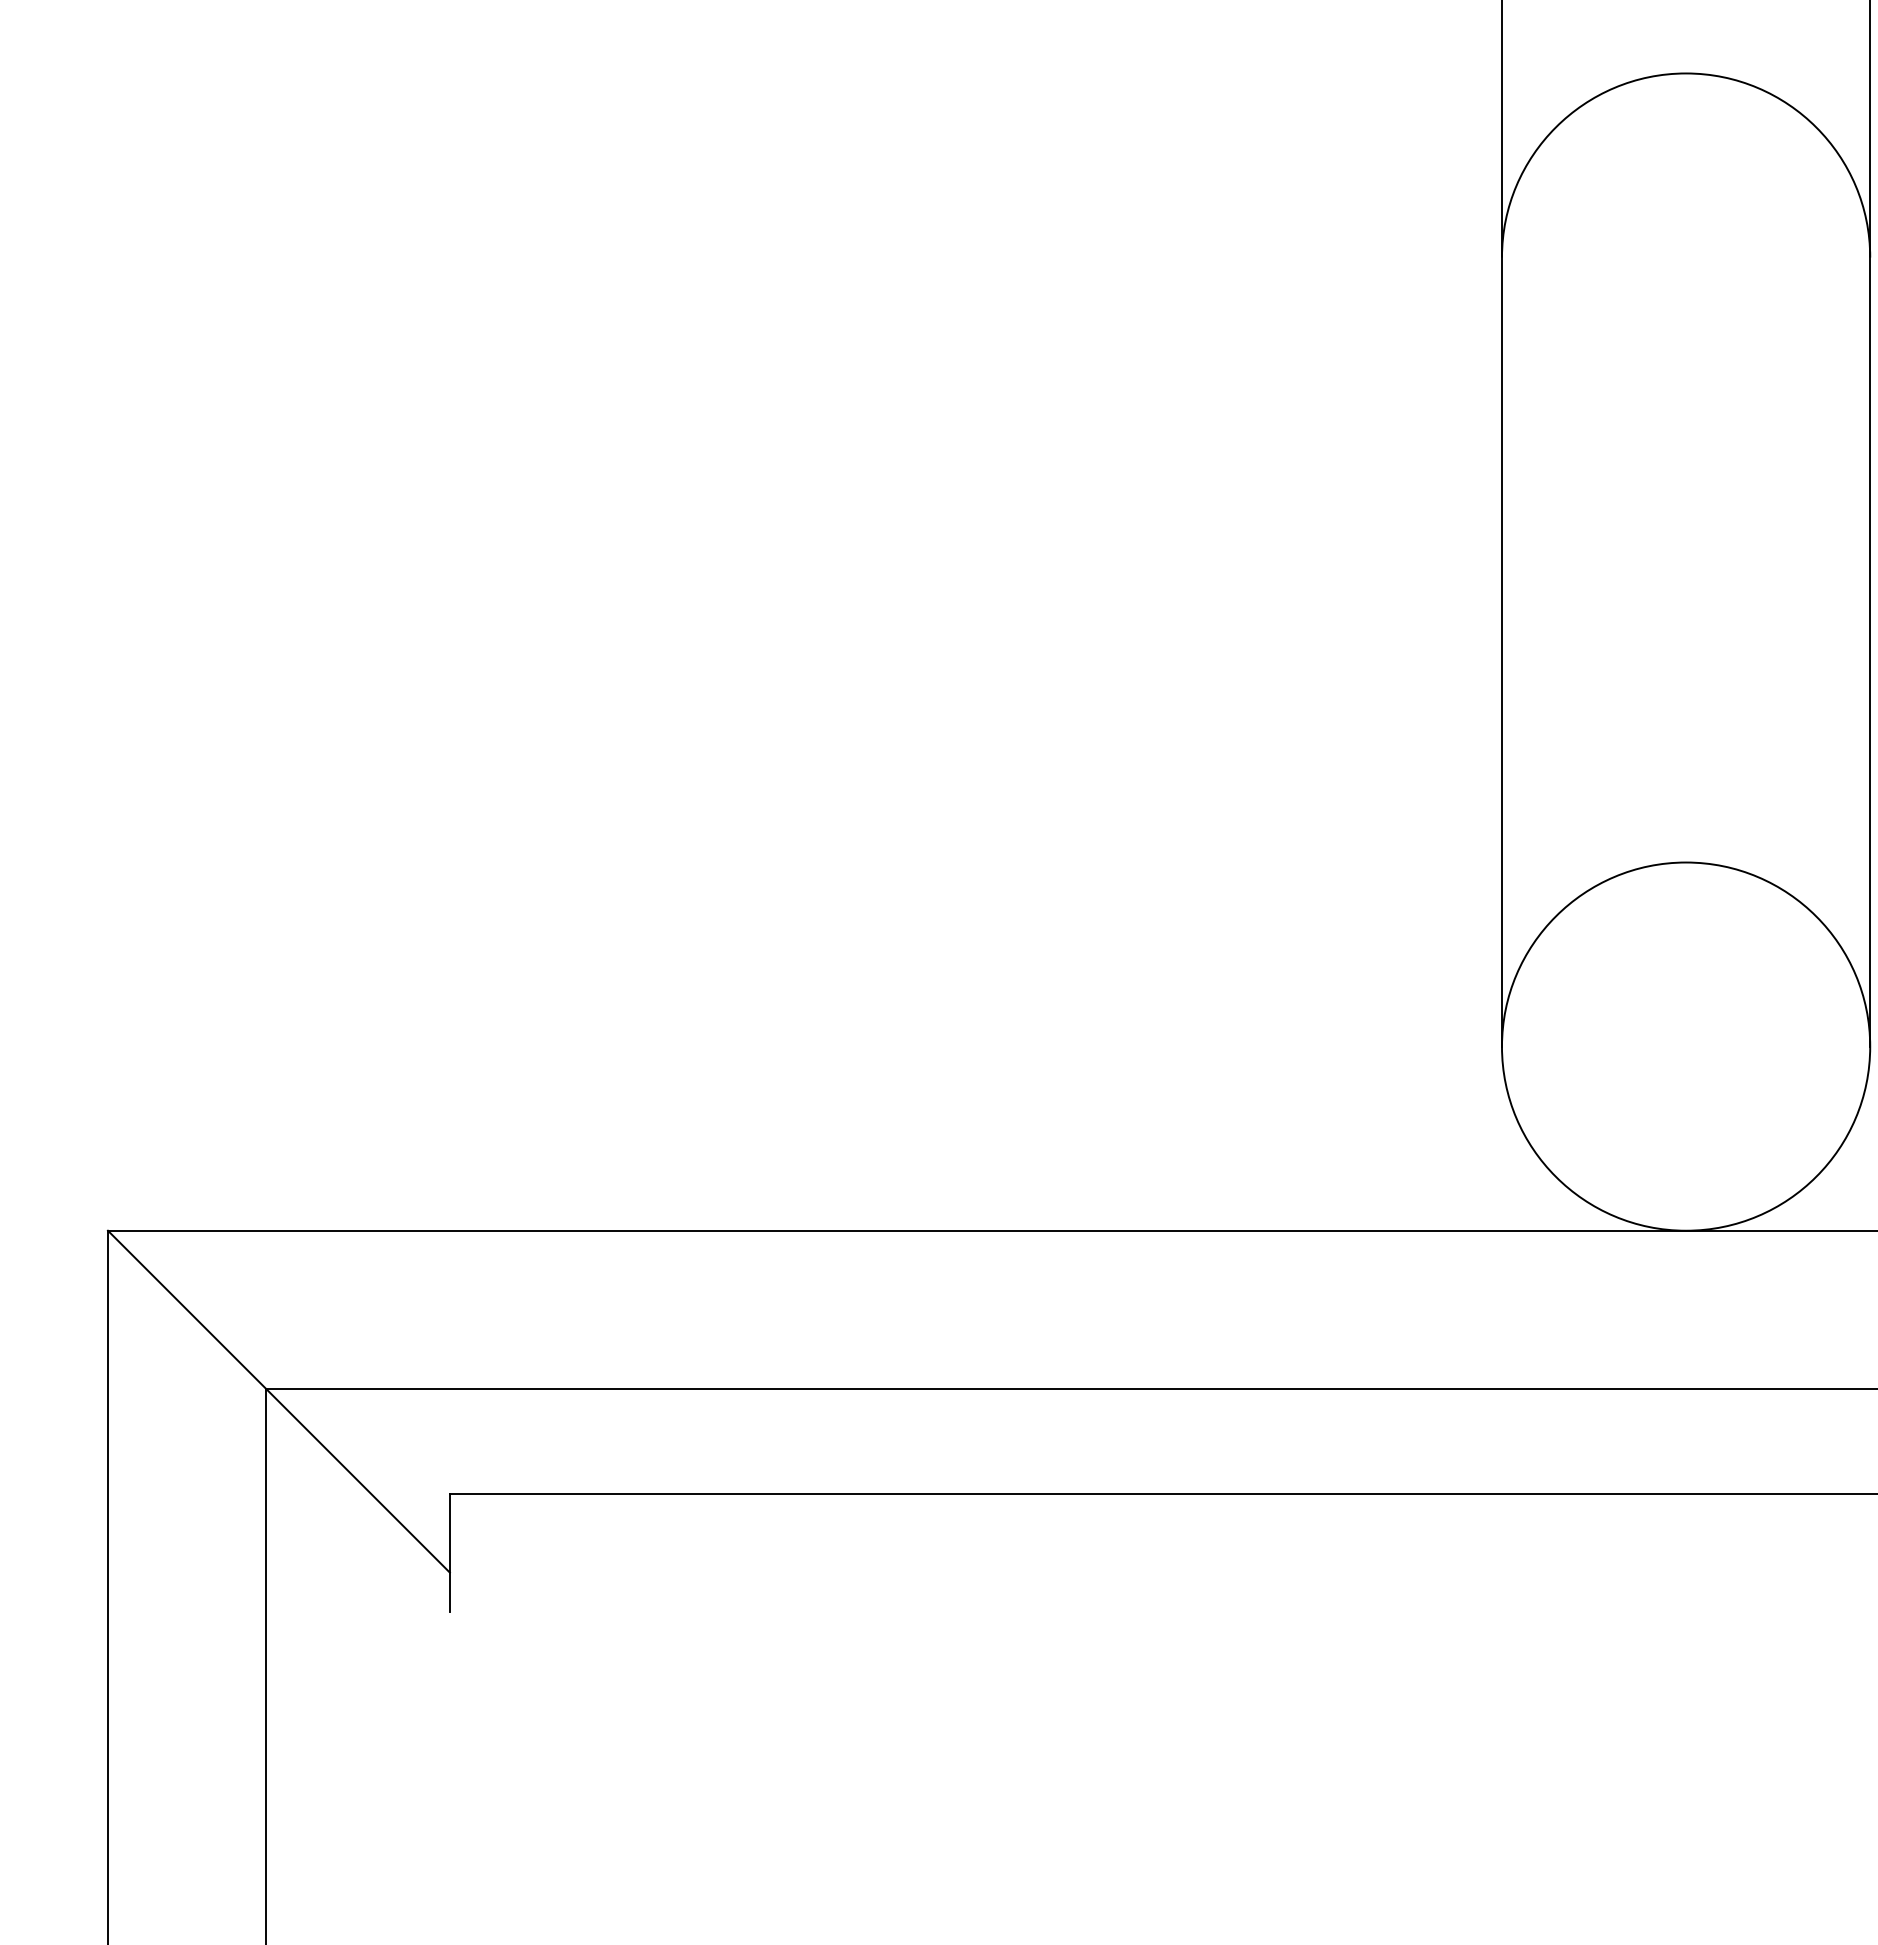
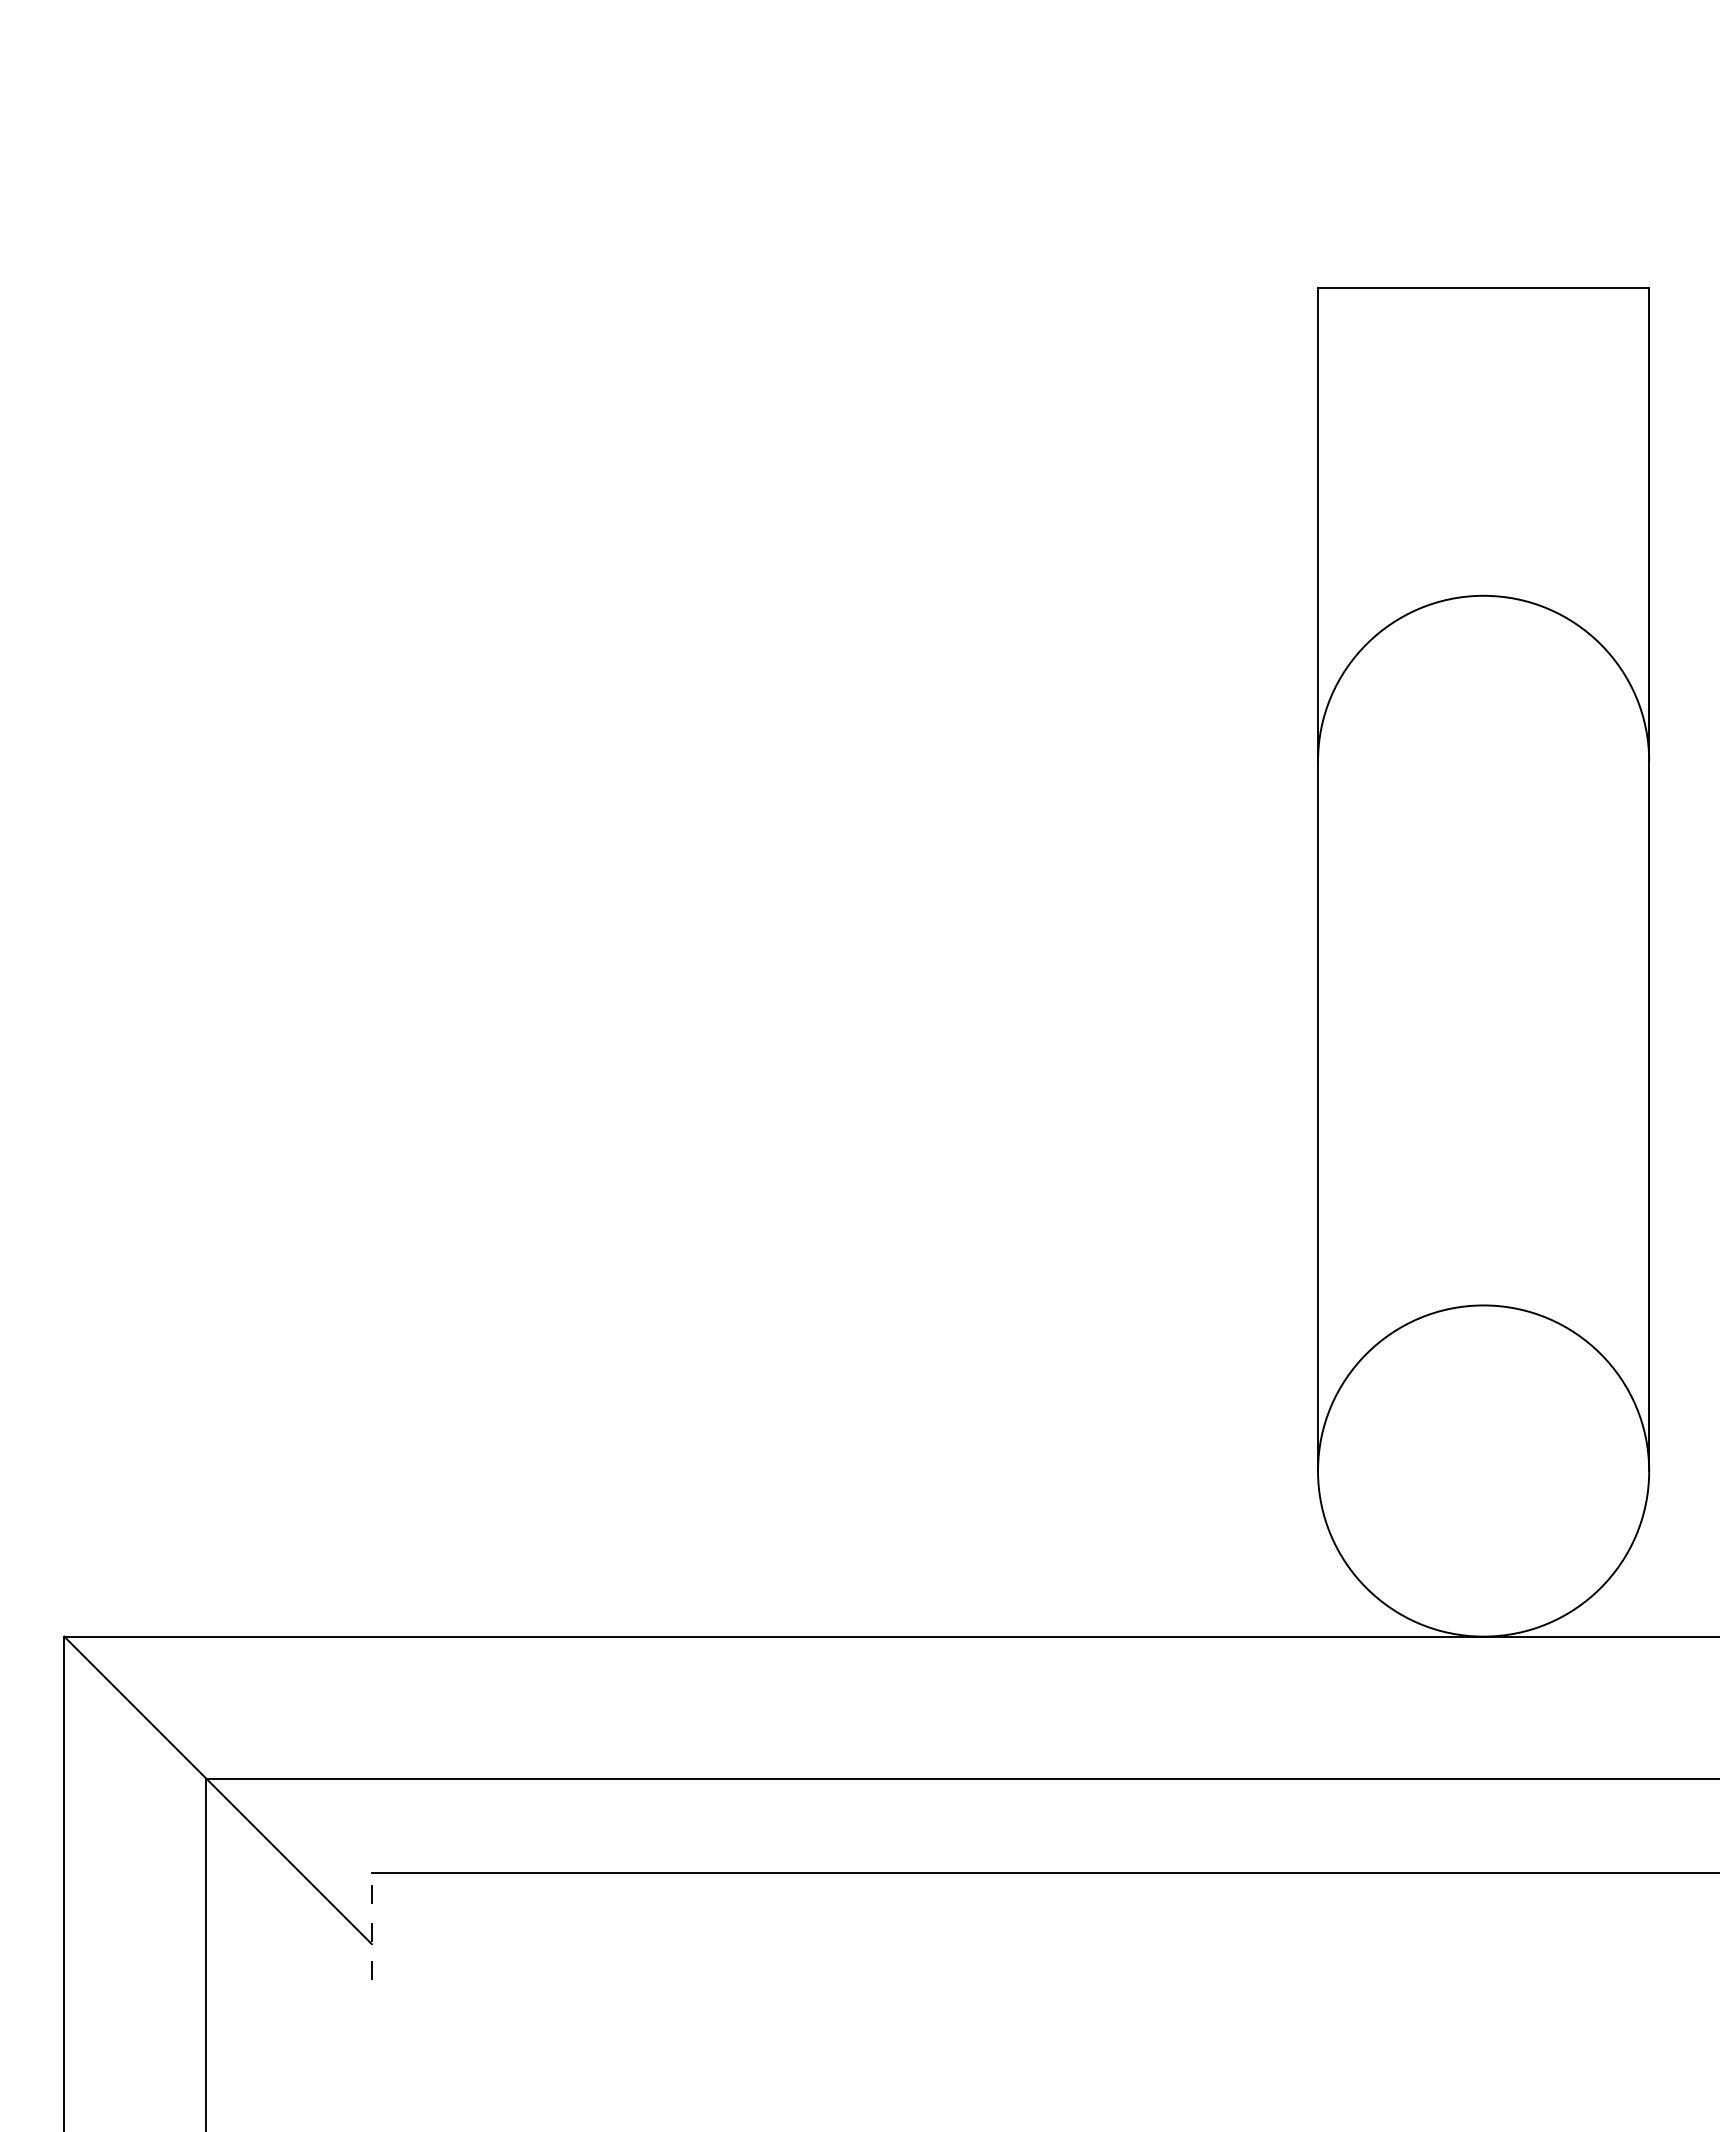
line: (449, 1551) -> (371, 1925), solid -> dashed

